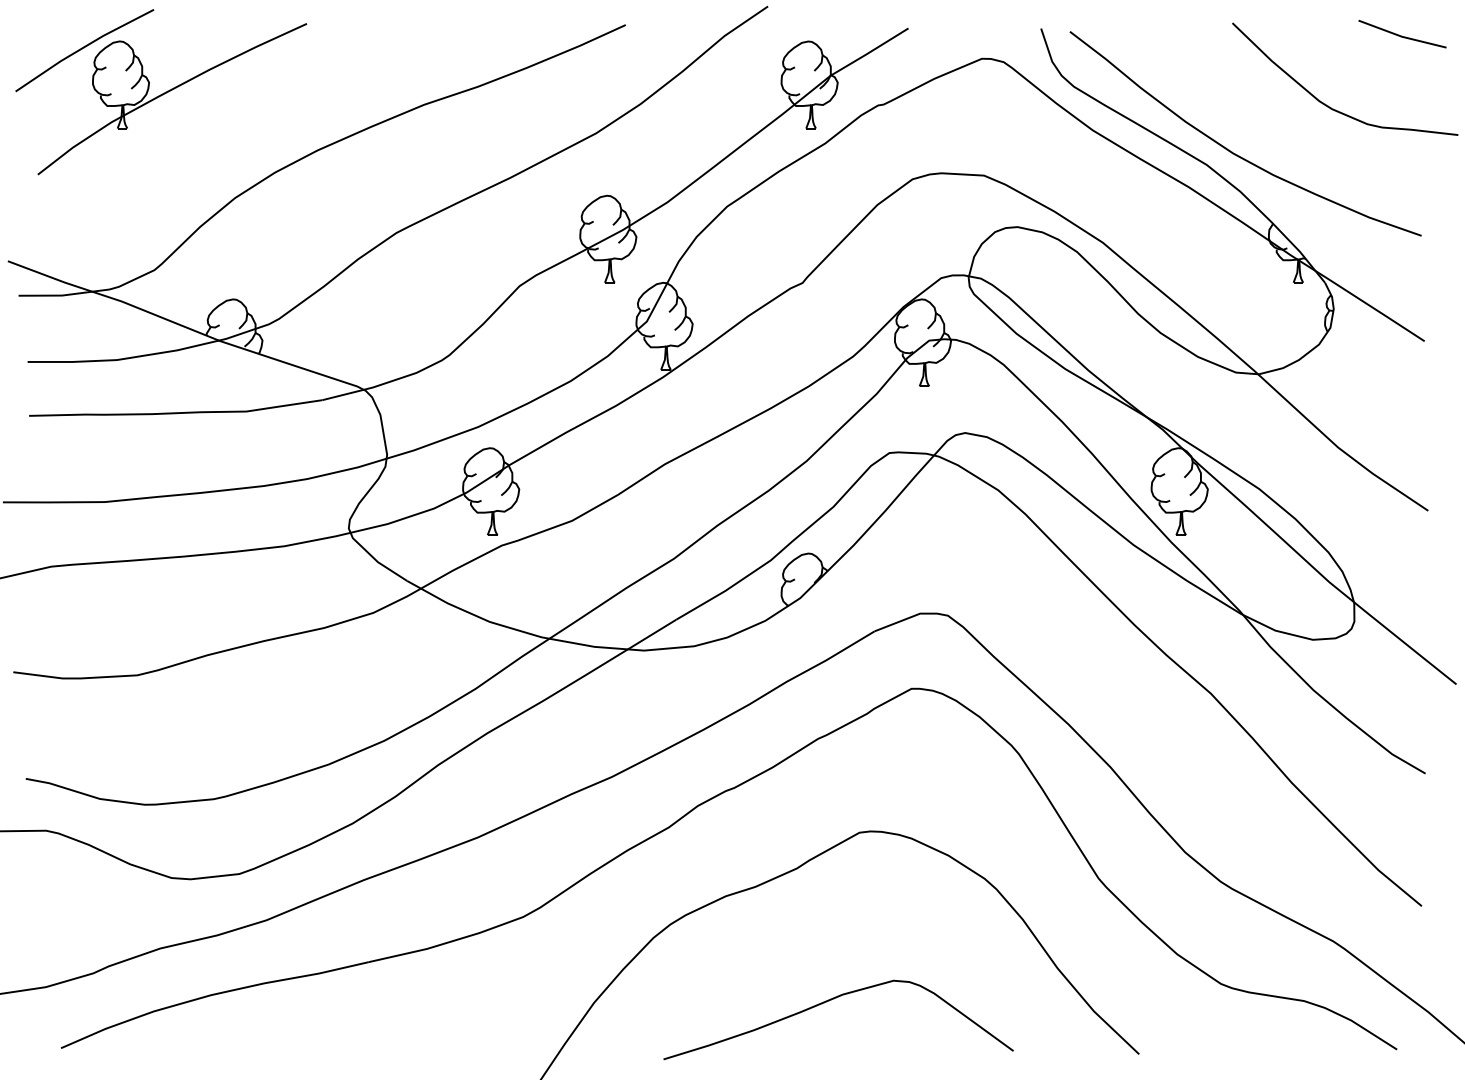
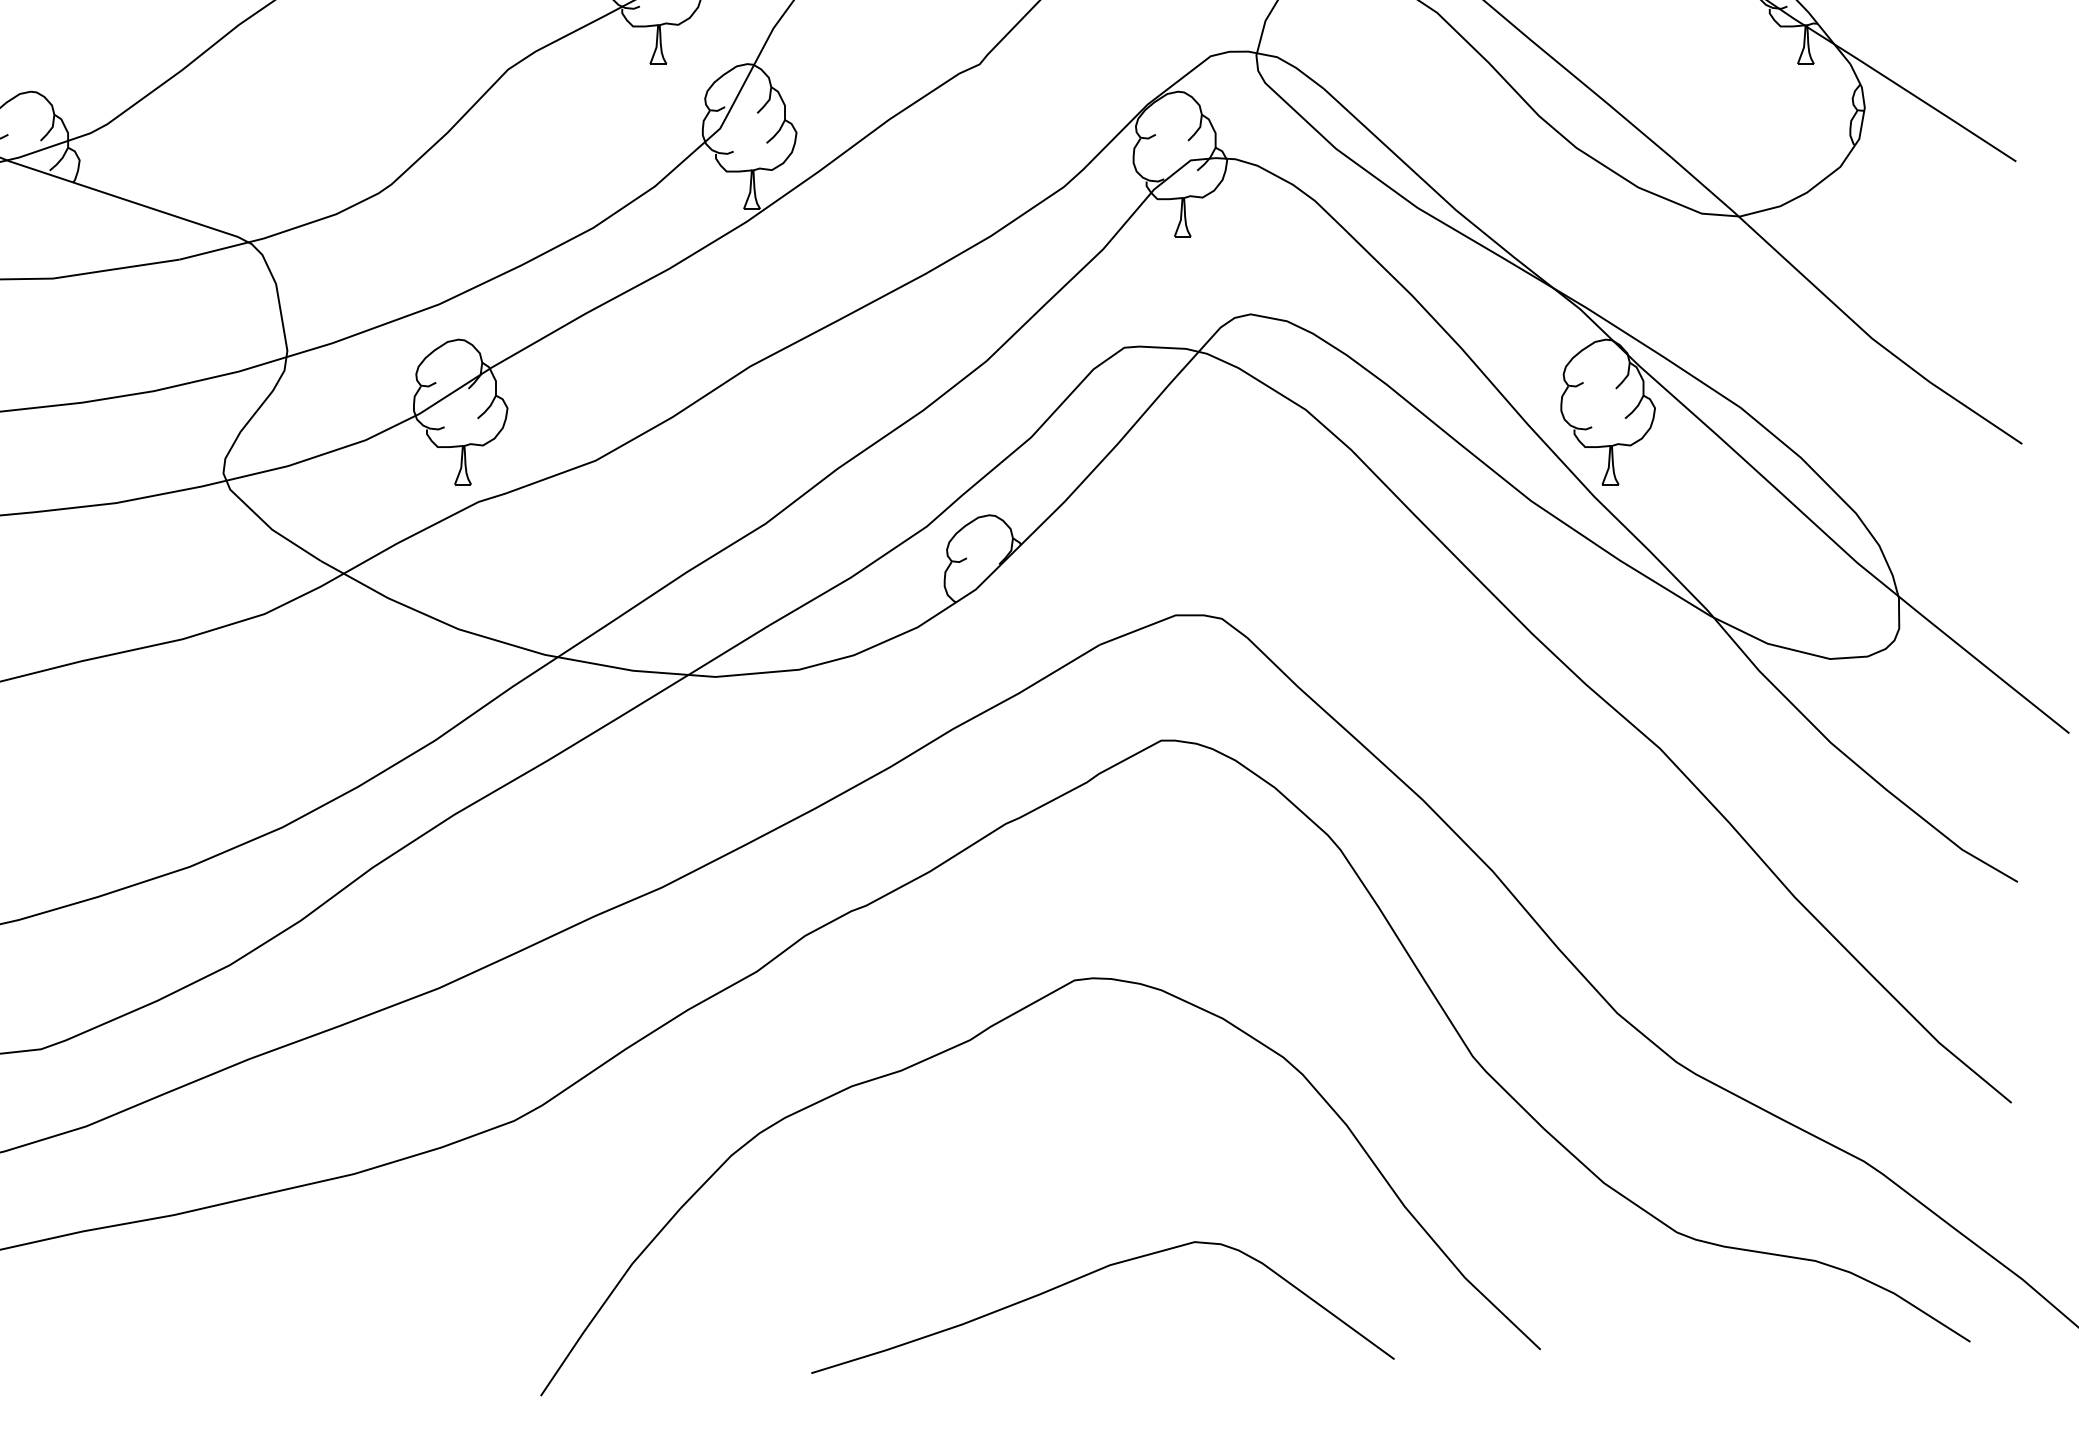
curve: (829, 1001) -> (1087, 1276), moved

